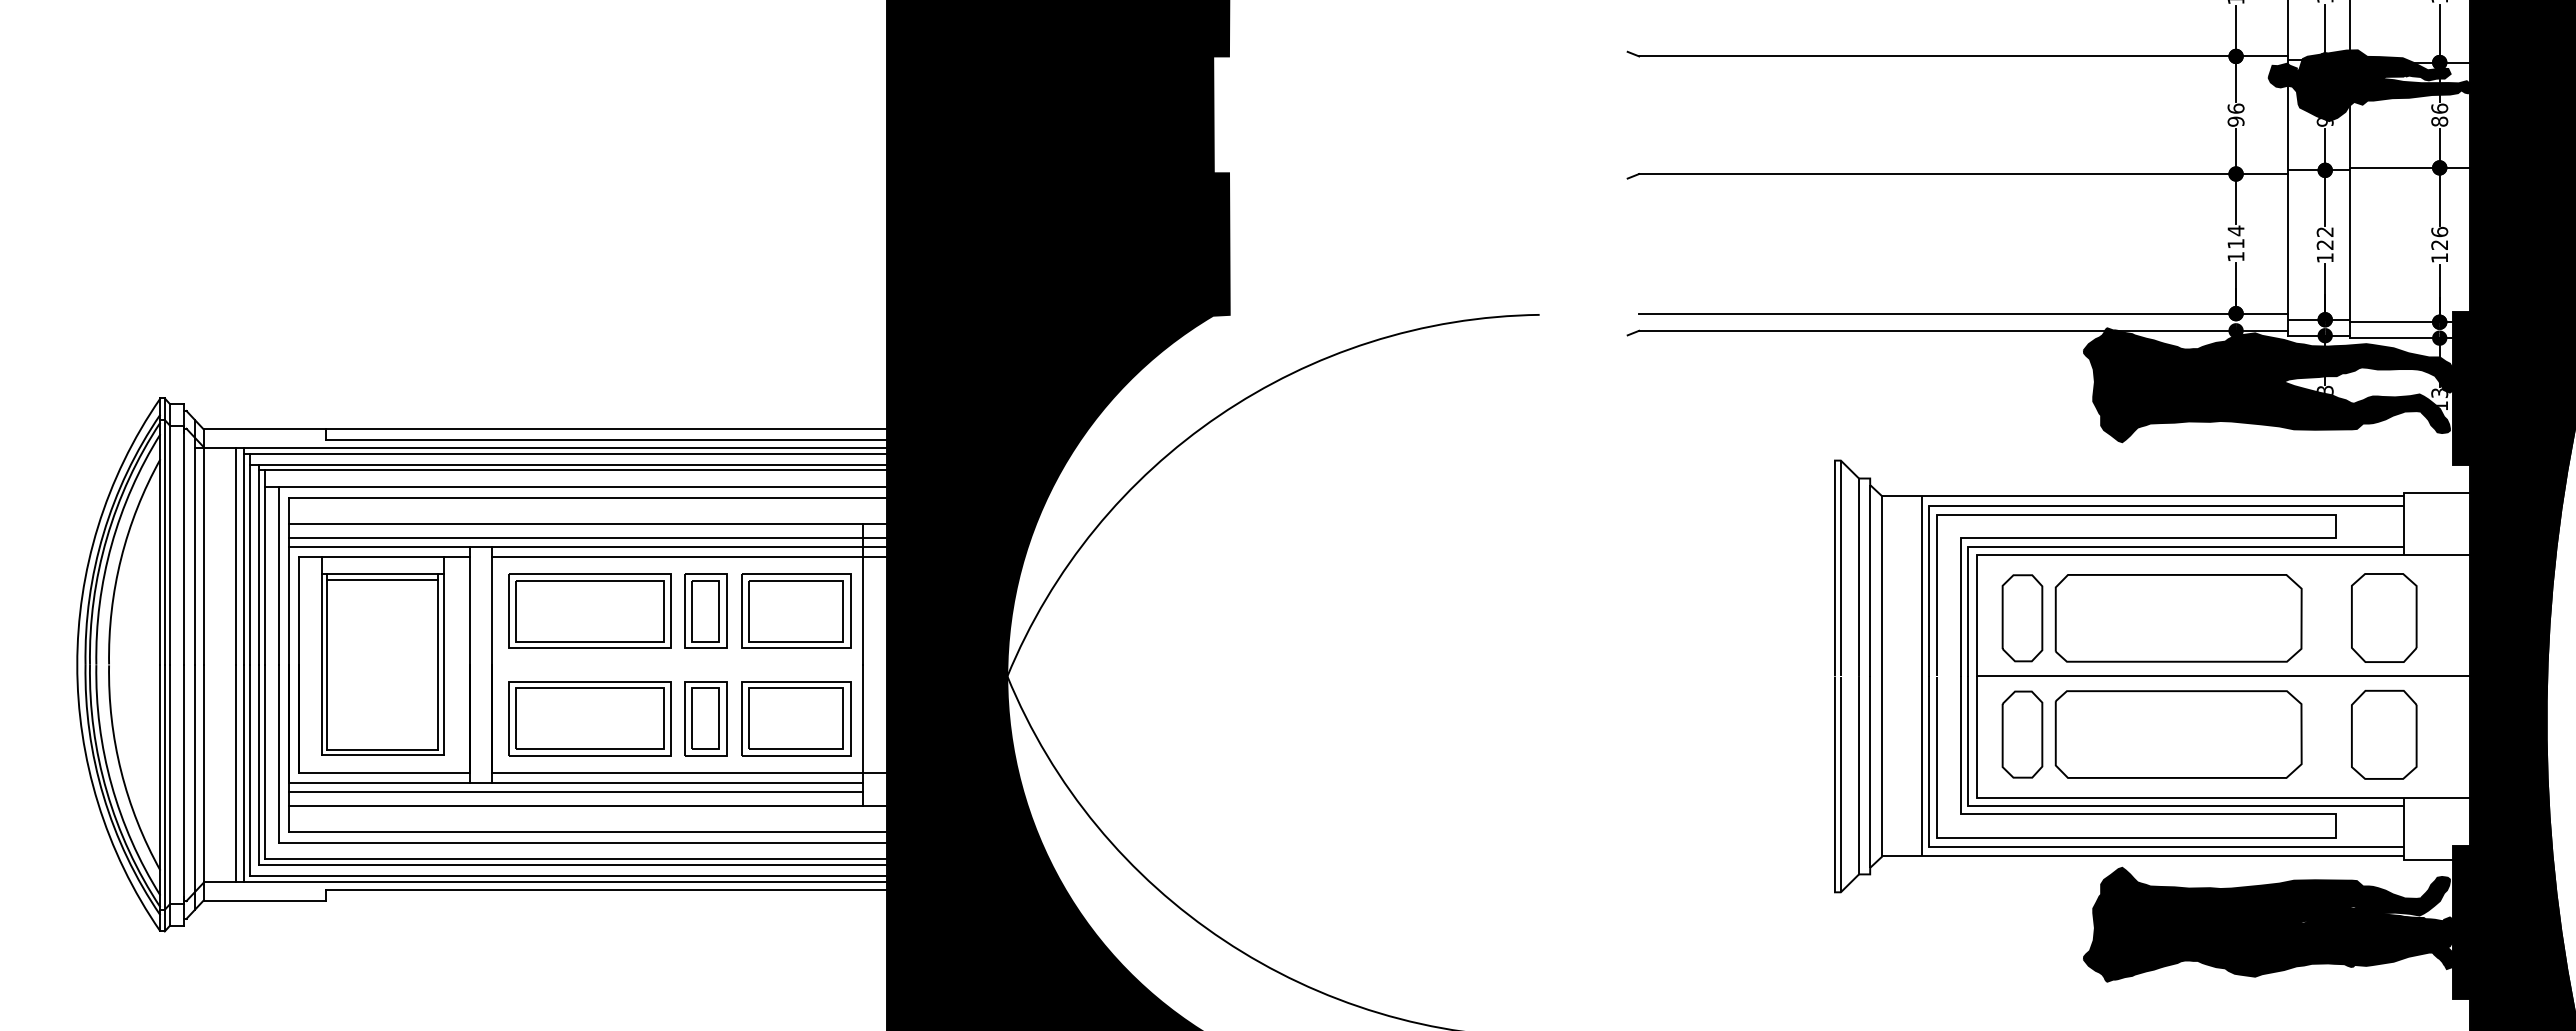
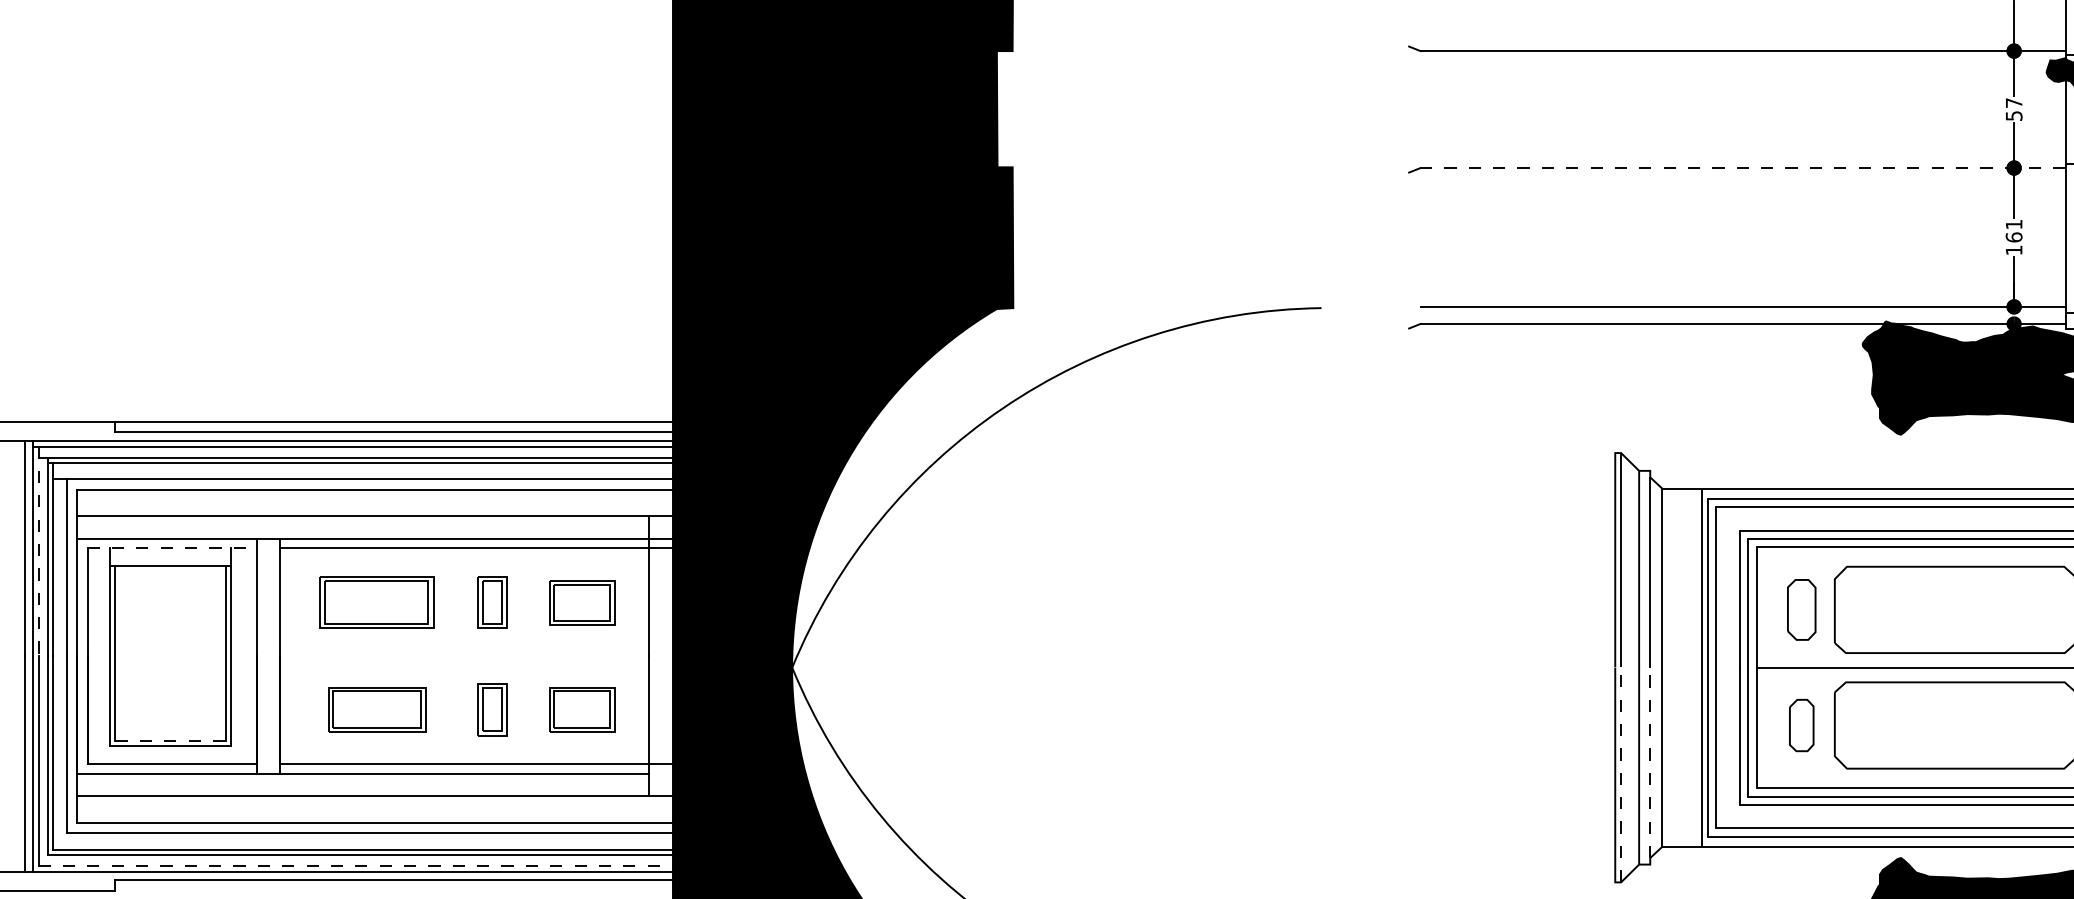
text: (2235, 114) -> (2013, 108), 96 -> 57
line: (1963, 174) -> (1743, 168), solid -> dashed
text: (2235, 236) -> (2013, 230), 114 -> 161
line: (587, 537) -> (374, 529), removed
line: (384, 556) -> (172, 548), solid -> dashed
line: (249, 559) -> (38, 551), solid -> dashed
line: (382, 579) -> (170, 571), removed
part: (589, 610) -> (376, 602), size x0.7
part: (705, 610) -> (491, 602), size x0.7
part: (796, 610) -> (582, 602), size x0.6
part: (2022, 618) -> (1801, 610), size x0.7
part: (589, 718) -> (376, 709), size x0.6
part: (705, 718) -> (491, 709), size x0.7
part: (796, 718) -> (582, 709), size x0.6
part: (2022, 734) -> (1801, 725), size x0.6
line: (382, 750) -> (170, 741), solid -> dashed
line: (1870, 772) -> (1650, 763), solid -> dashed
line: (1840, 784) -> (1620, 775), solid -> dashed
line: (575, 792) -> (362, 783), removed
line: (568, 875) -> (355, 865), solid -> dashed

